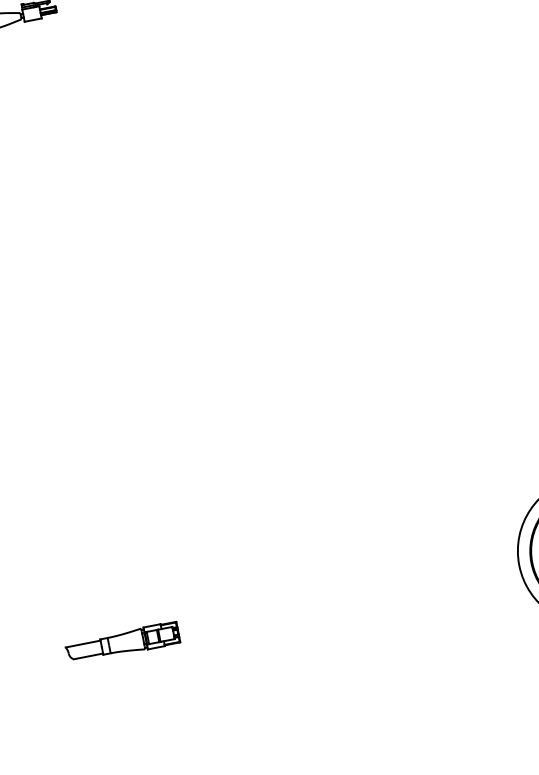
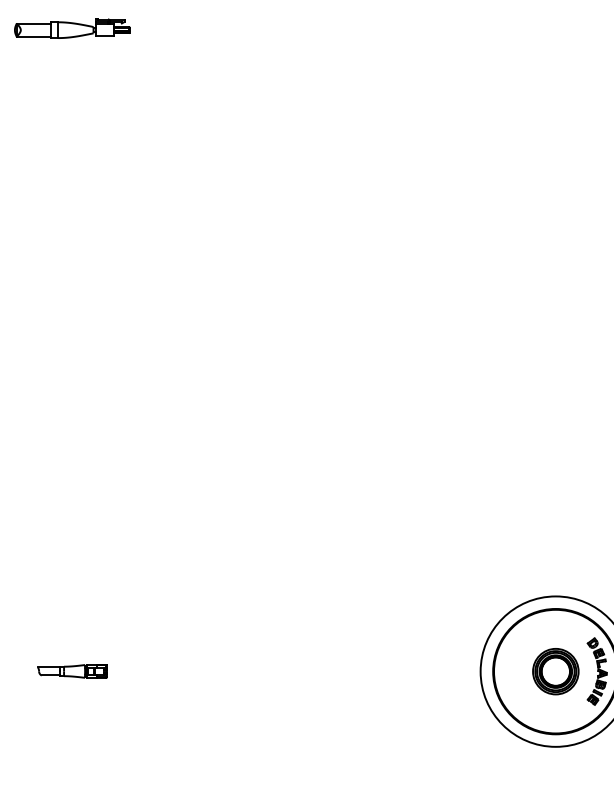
part: (122, 643) -> (72, 671), size x0.6

